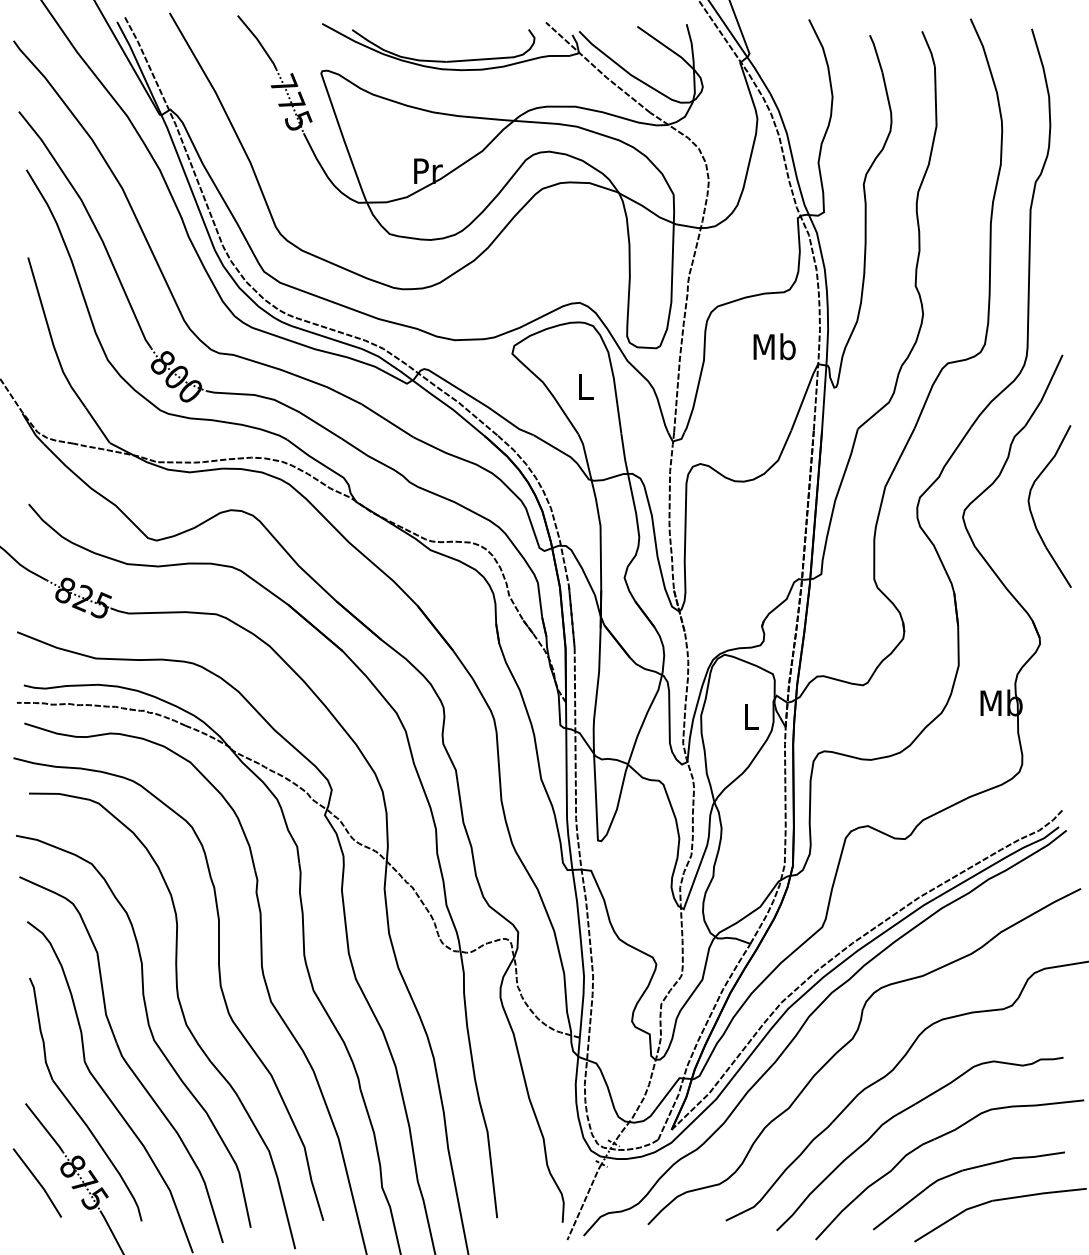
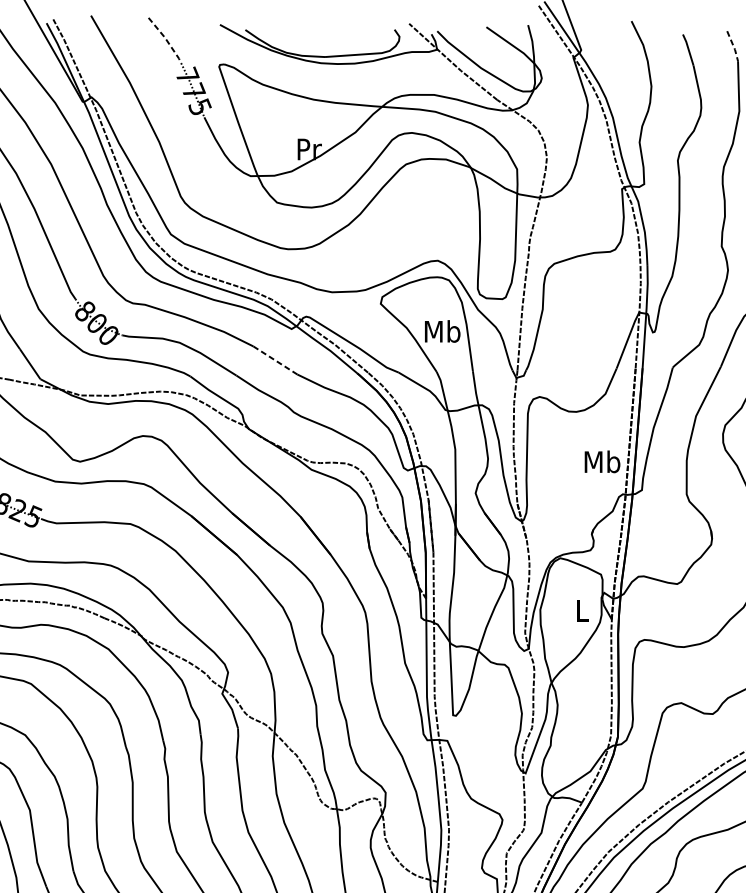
line: (258, 41) -> (166, 39), solid -> dashed
line: (929, 49) -> (733, 46), solid -> dashed
text: (774, 346) -> (602, 461), moved
text: (585, 386) -> (442, 331), L -> Mb
line: (387, 420) -> (275, 360), solid -> dashed

